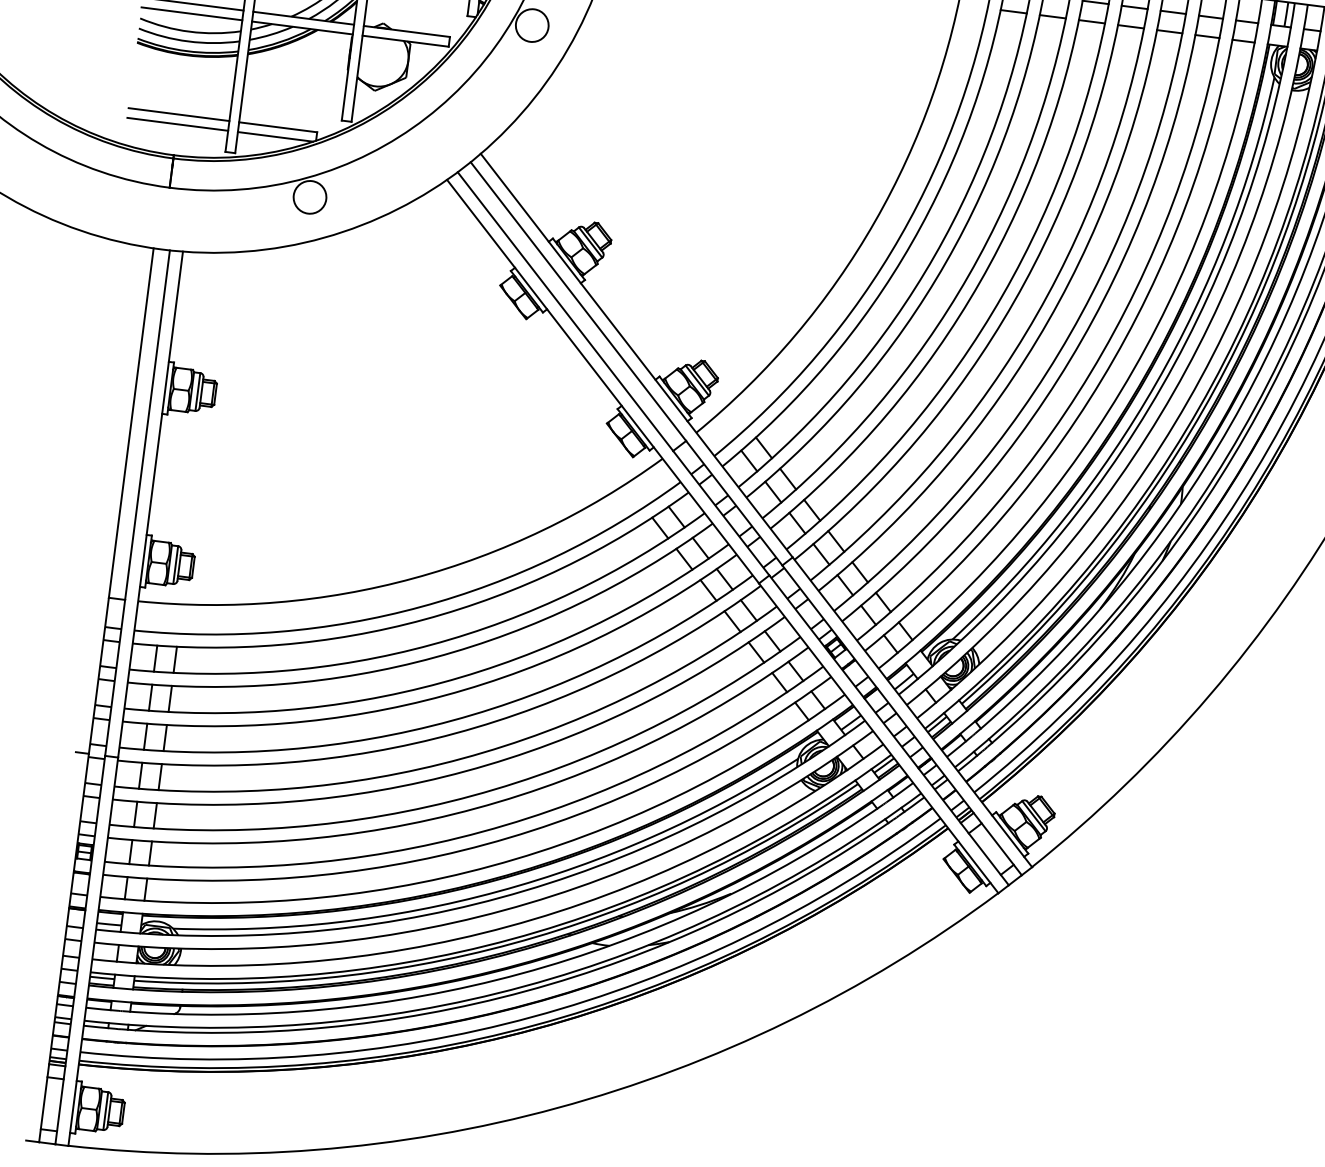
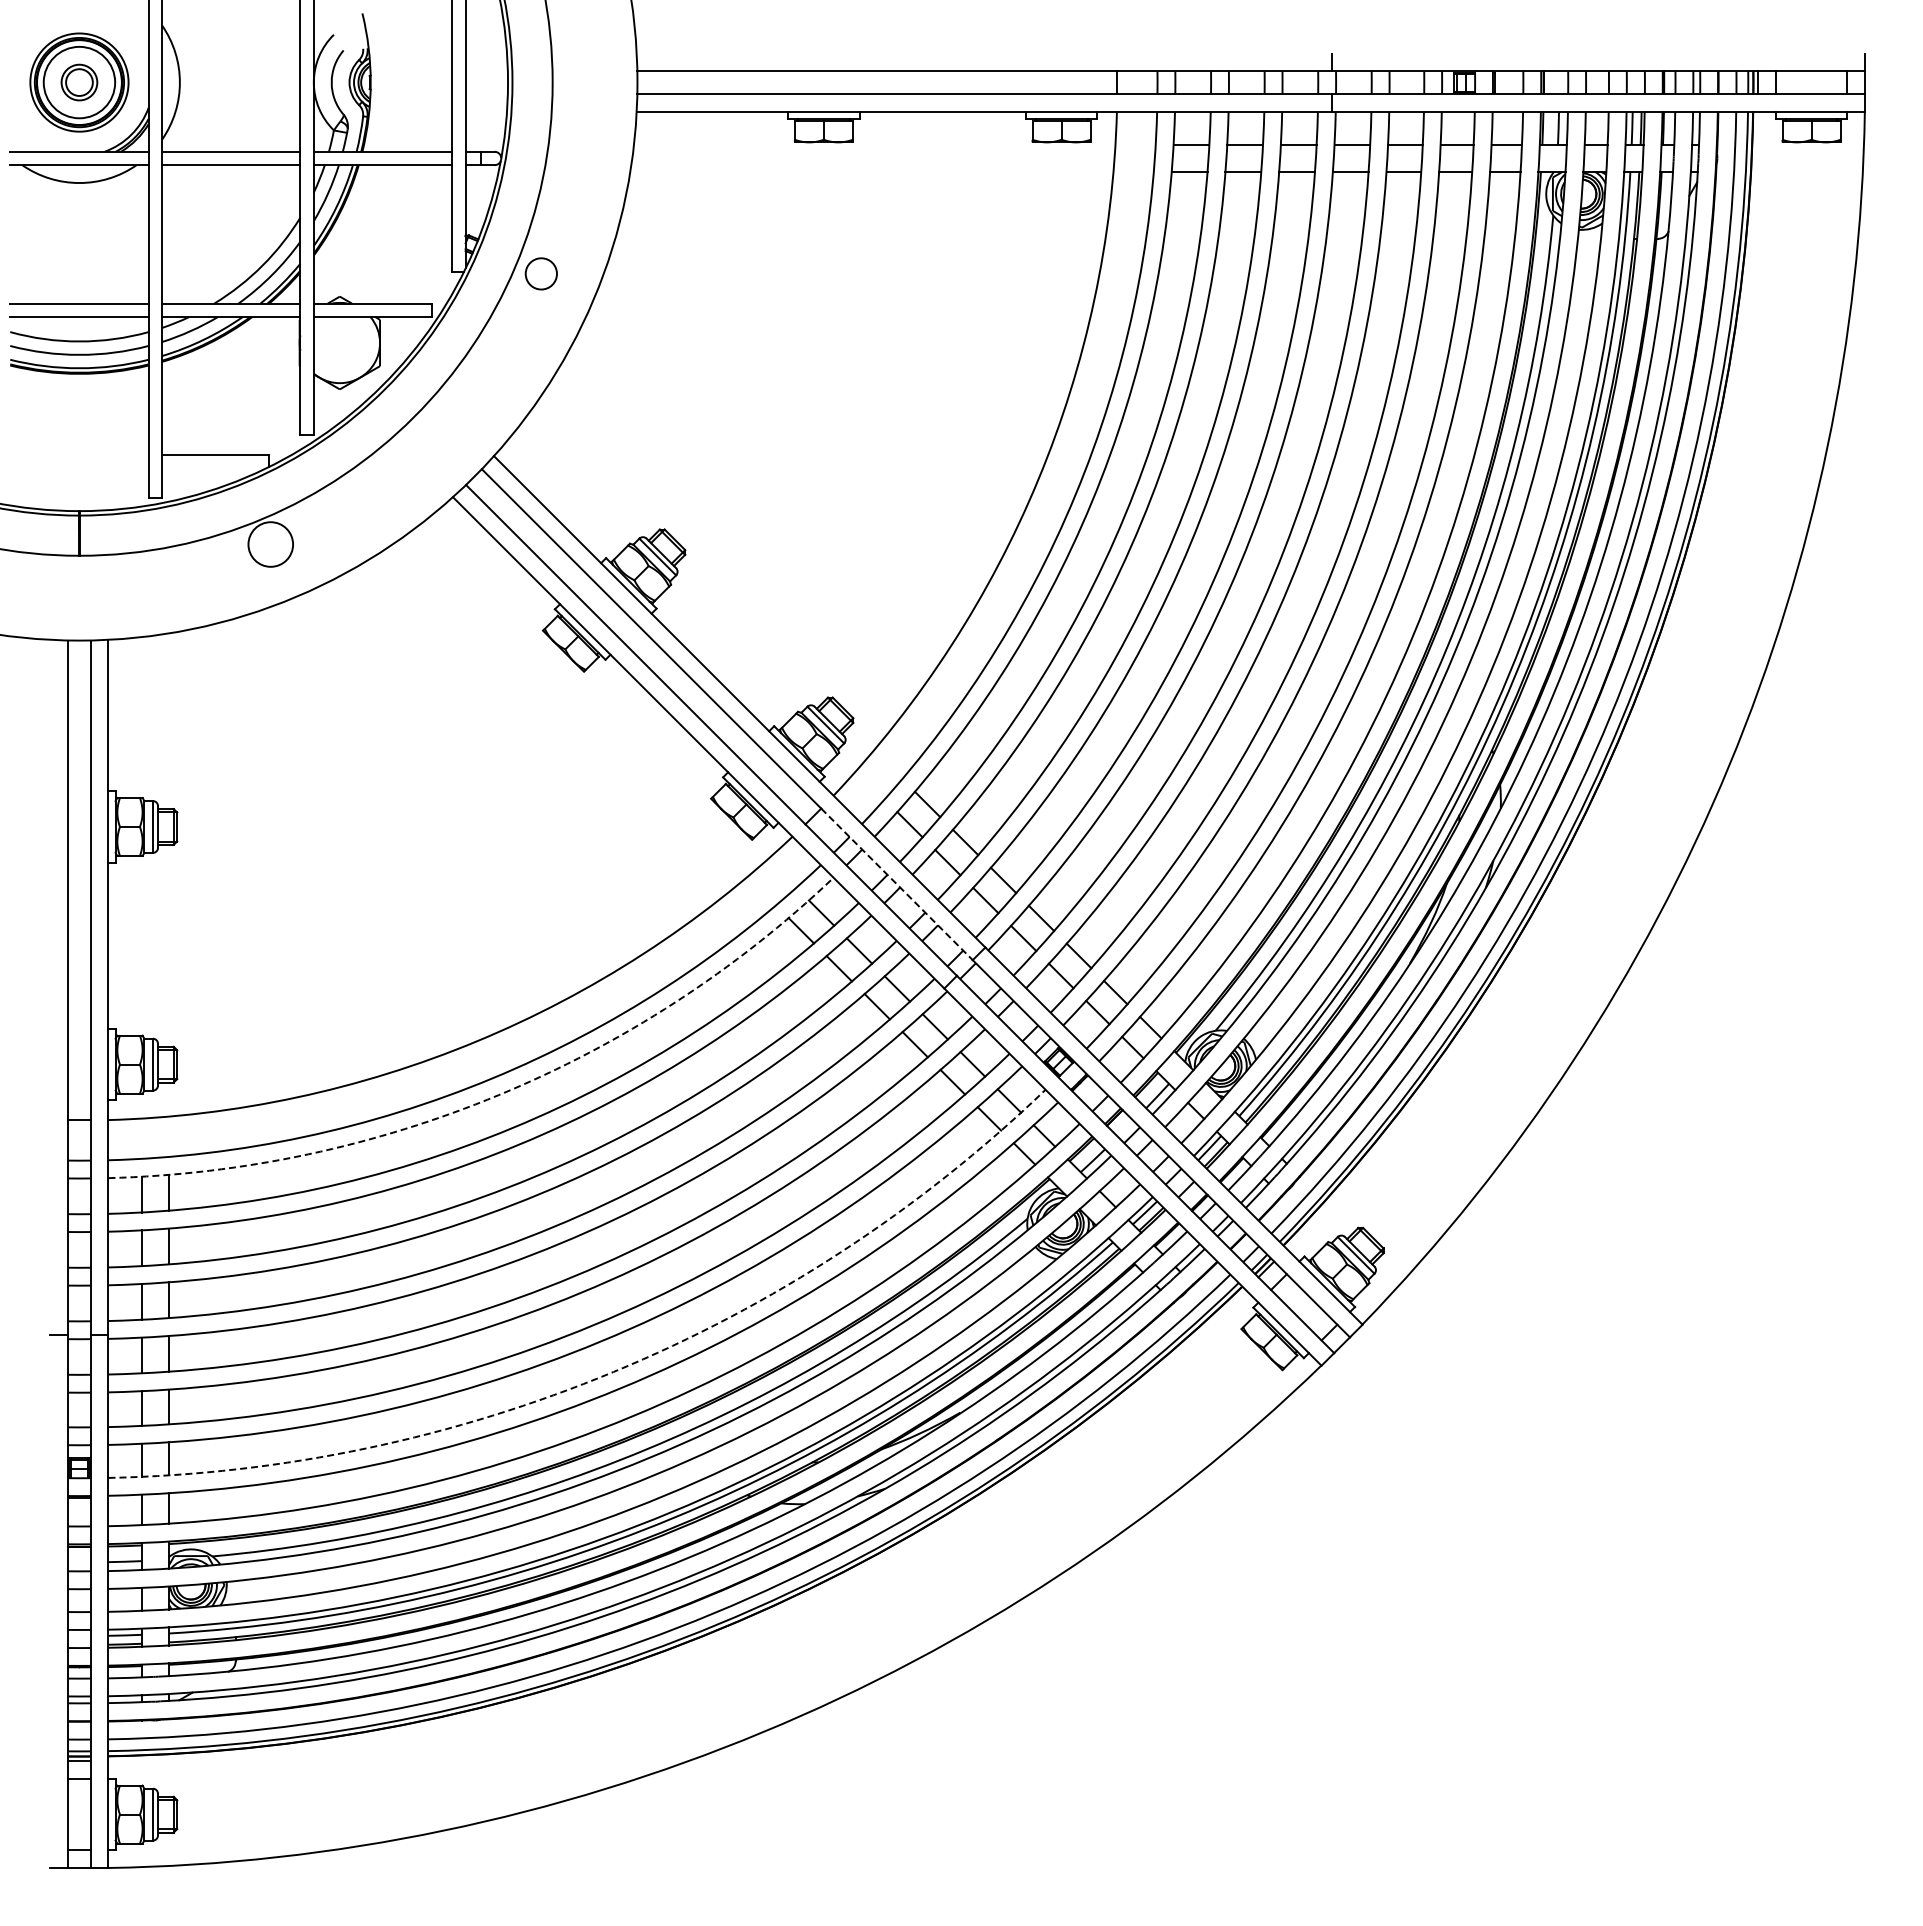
circle: (532, 25) -> (541, 273), size x0.7
line: (179, 114) -> (79, 455), removed
line: (177, 124) -> (79, 468), removed
line: (275, 136) -> (213, 468), removed
line: (734, 503) -> (897, 884), solid -> dashed
arc: (424, 619) -> (498, 1095), solid -> dashed
arc: (482, 832) -> (613, 1372), solid -> dashed

